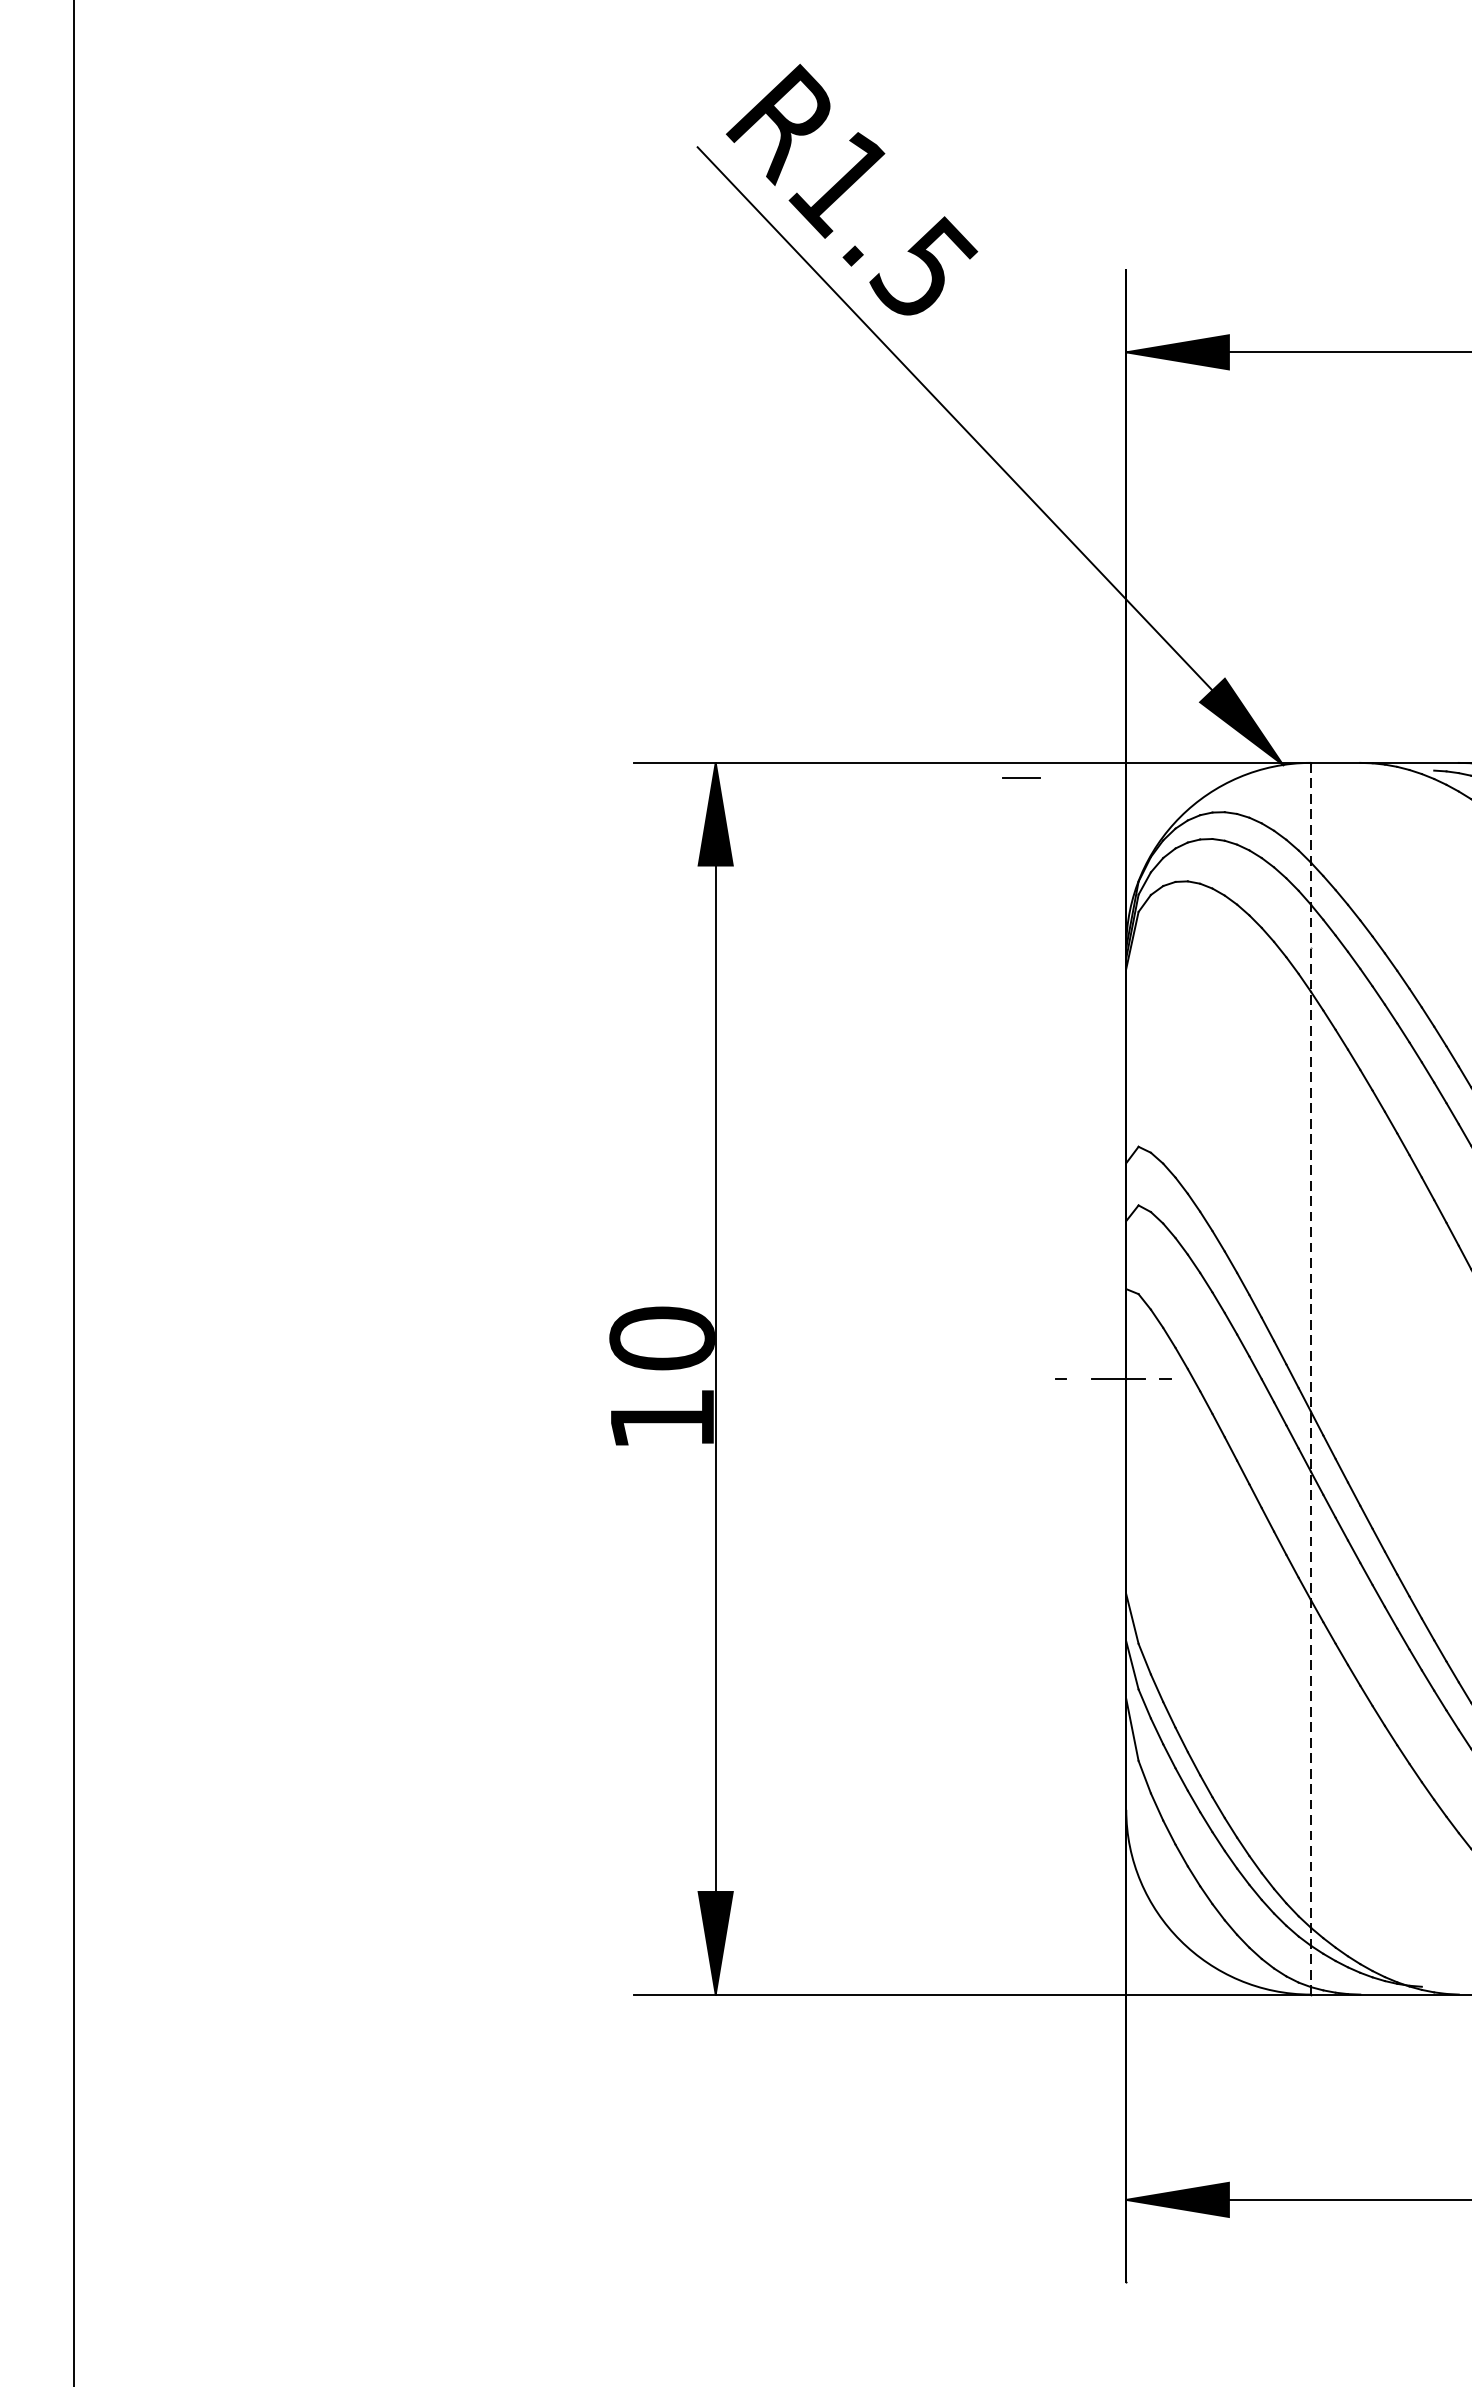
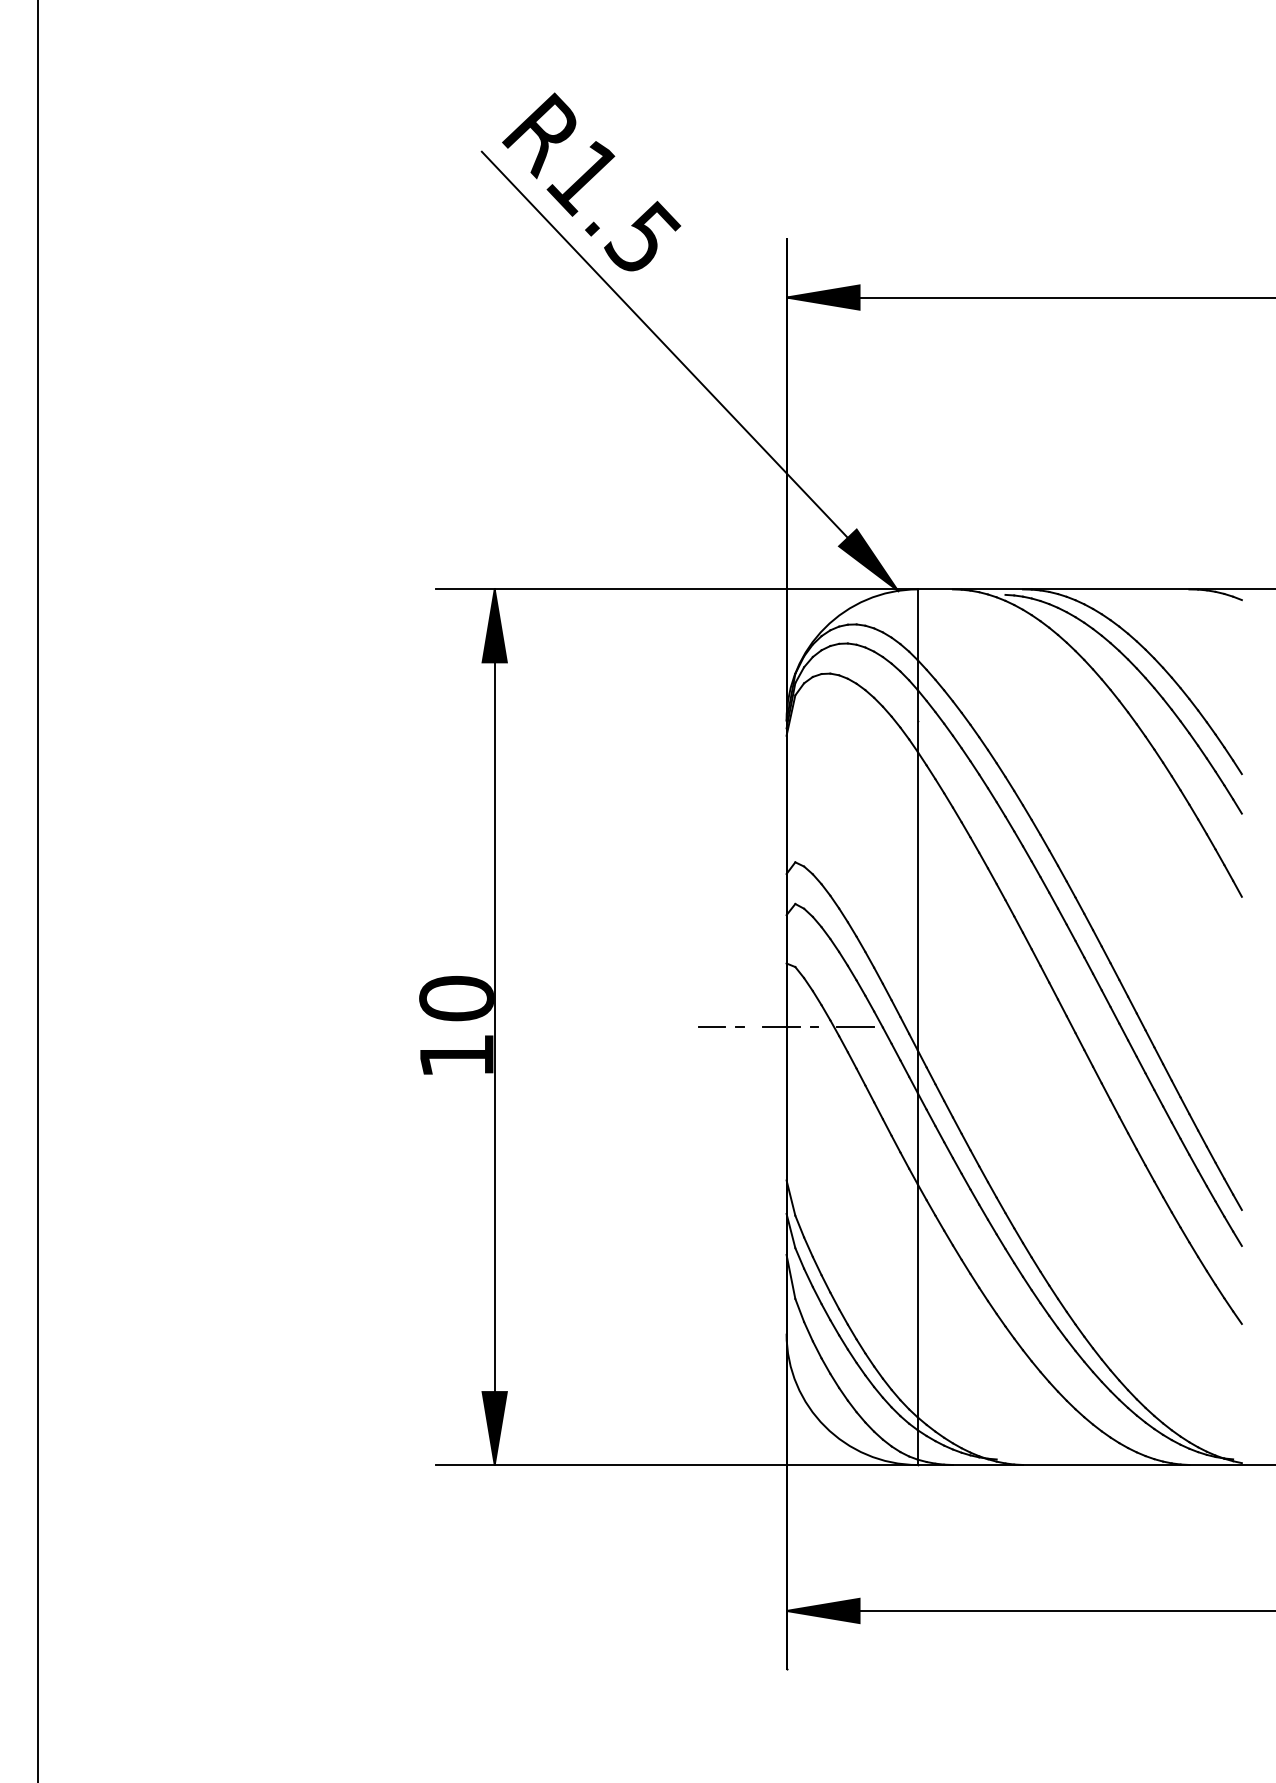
line: (1020, 777) -> (711, 1026), moved
line: (1223, 1379) -> (855, 1027), added
line: (1310, 1379) -> (917, 1027), dashed -> solid

